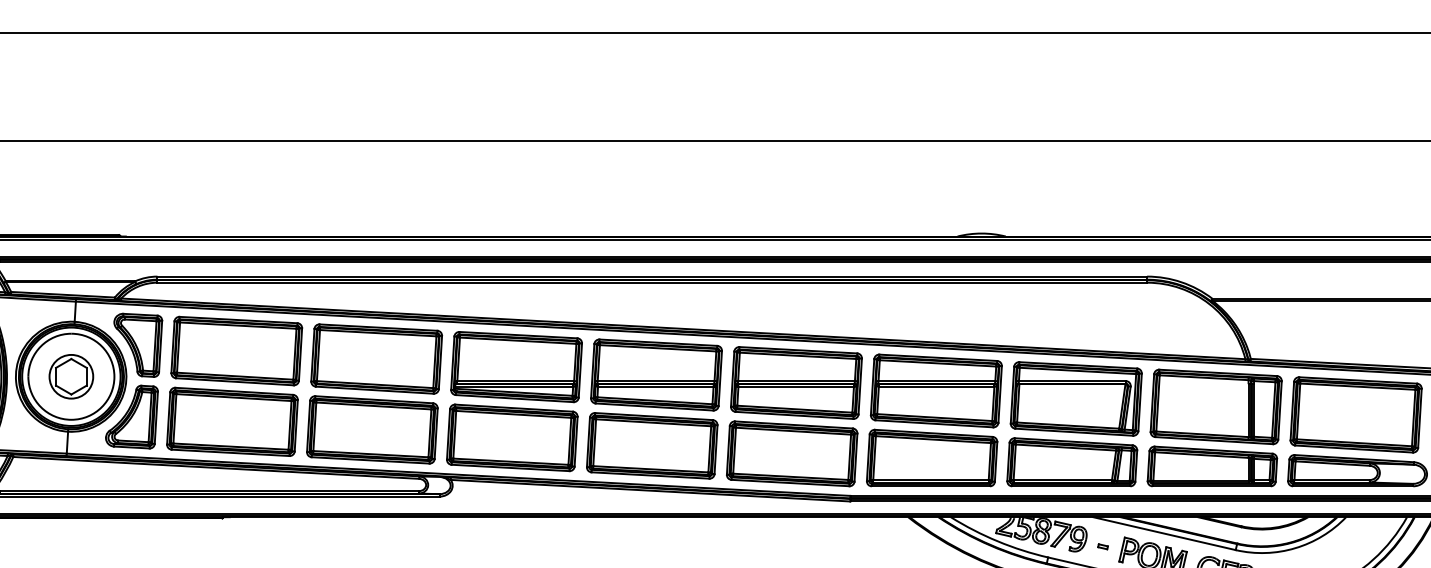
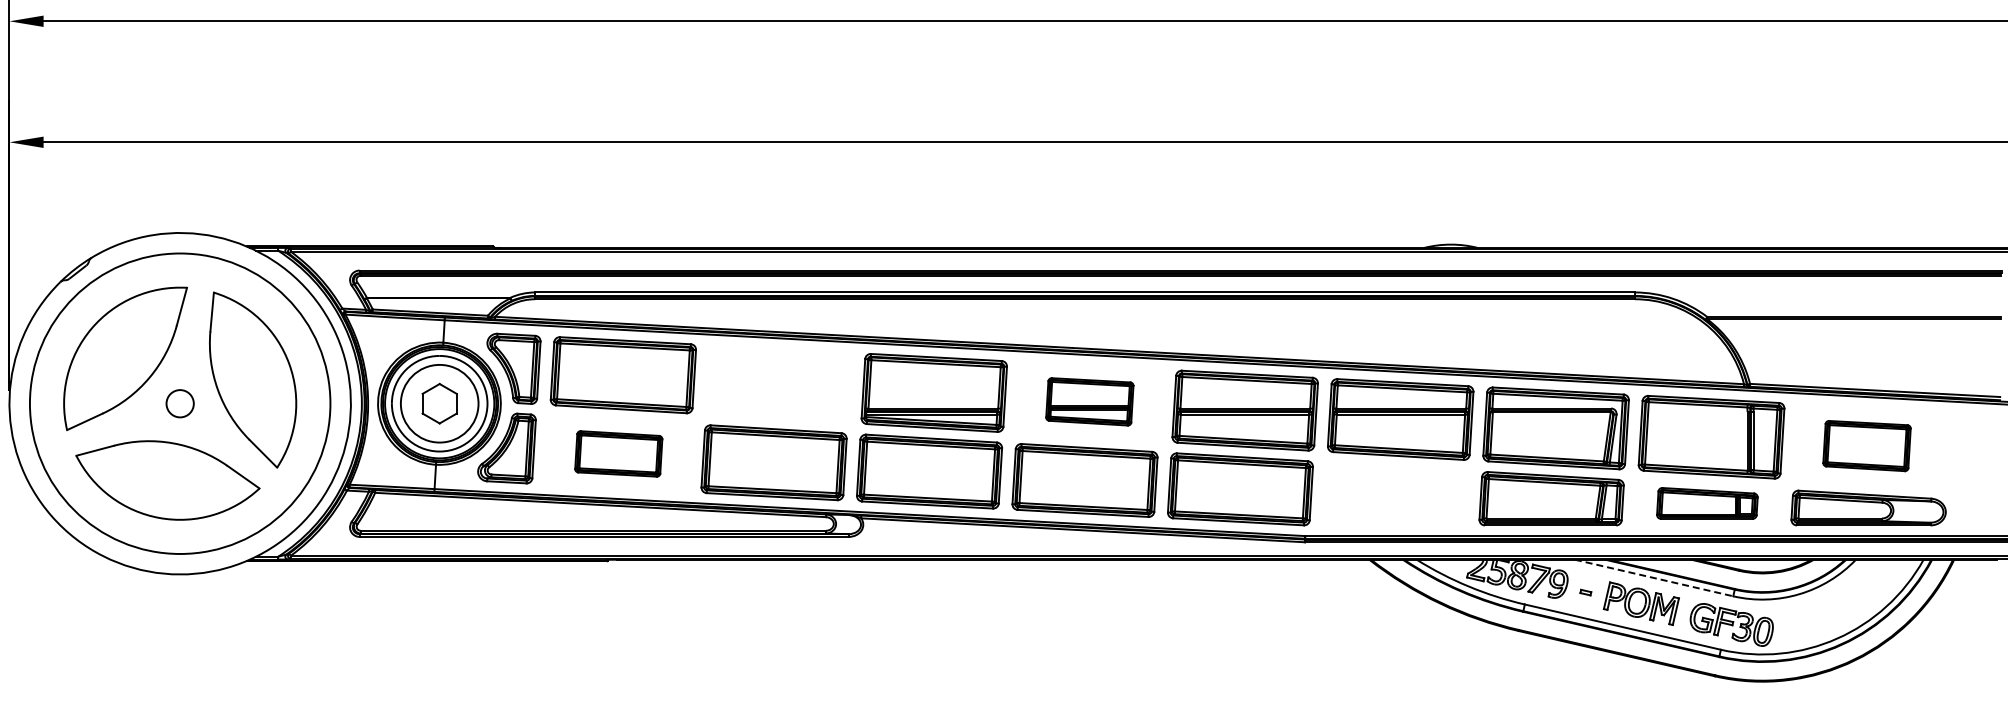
part: (376, 358) -> (778, 383), removed
part: (656, 374) -> (1089, 401), size x0.6
circle: (71, 376) -> (439, 403), size x1.6
part: (1355, 414) -> (1866, 445), size x0.6
part: (232, 421) -> (618, 453), size x0.6
part: (931, 457) -> (1395, 493), removed
part: (1212, 466) -> (1707, 503), size x0.7
line: (1164, 534) -> (1654, 578), solid -> dashed

